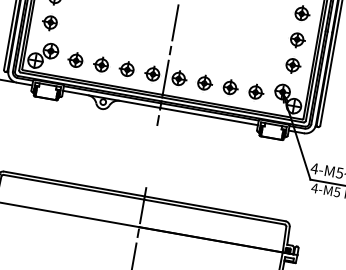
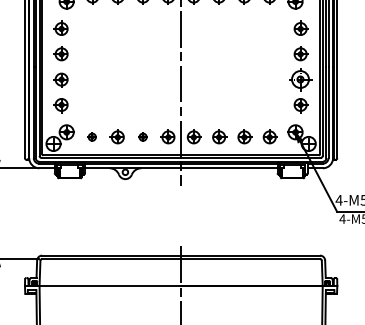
part: (297, 39) -> (300, 79), size x1.4
part: (75, 59) -> (91, 136), size x0.6
part: (126, 68) -> (142, 136), size x0.6

